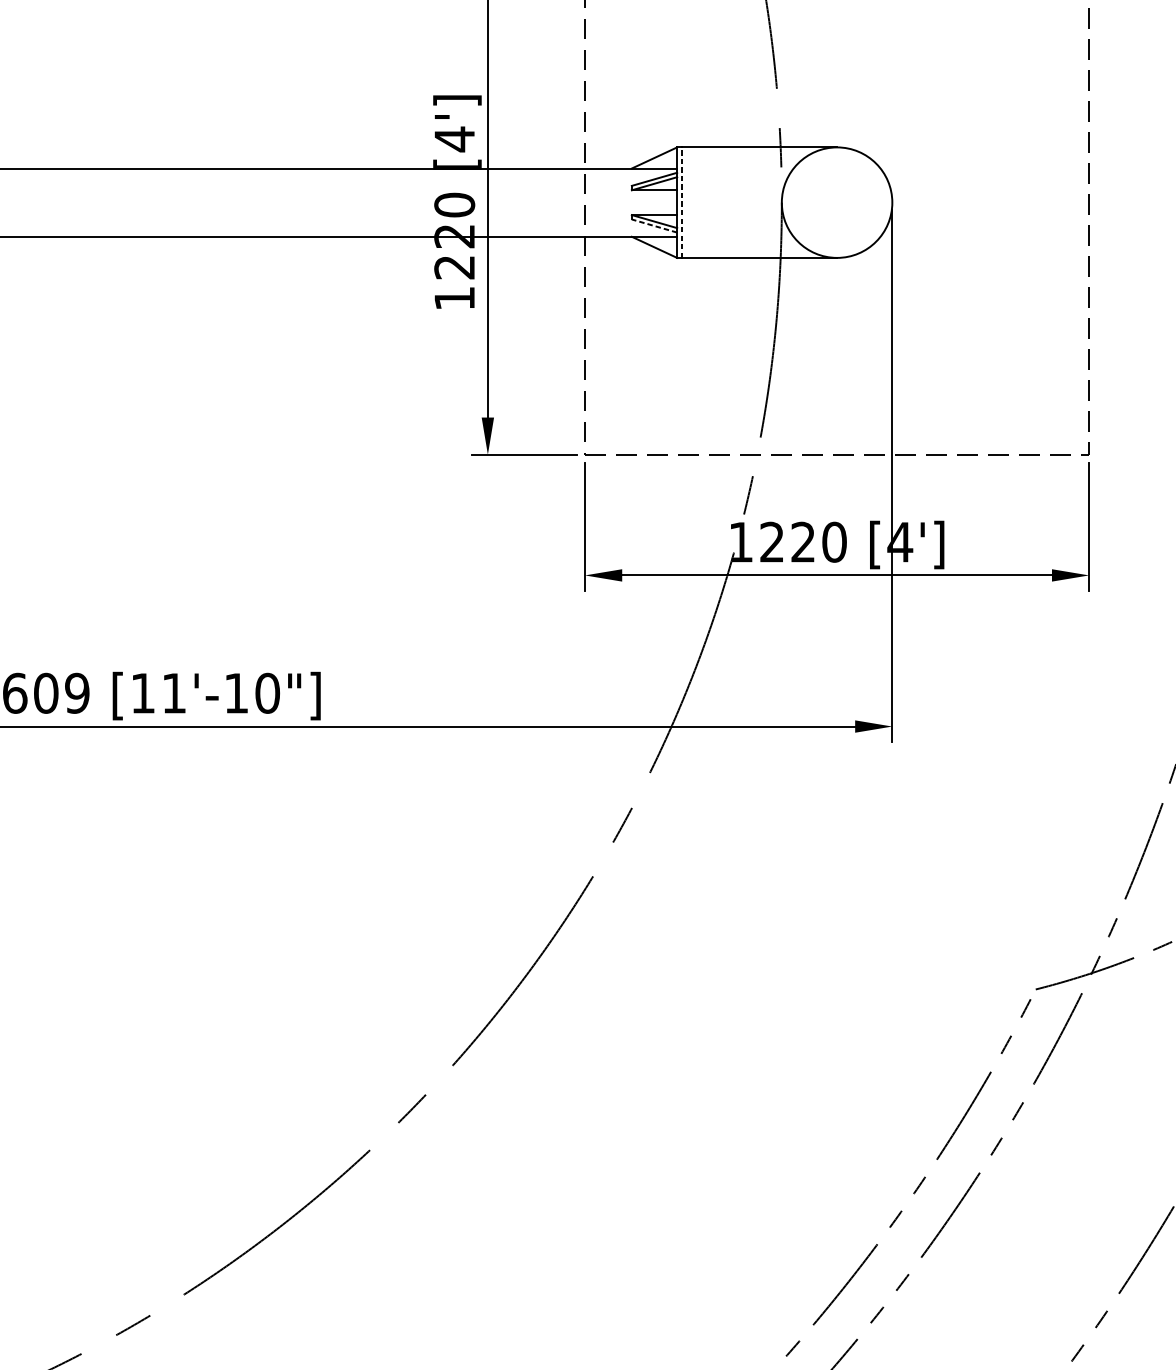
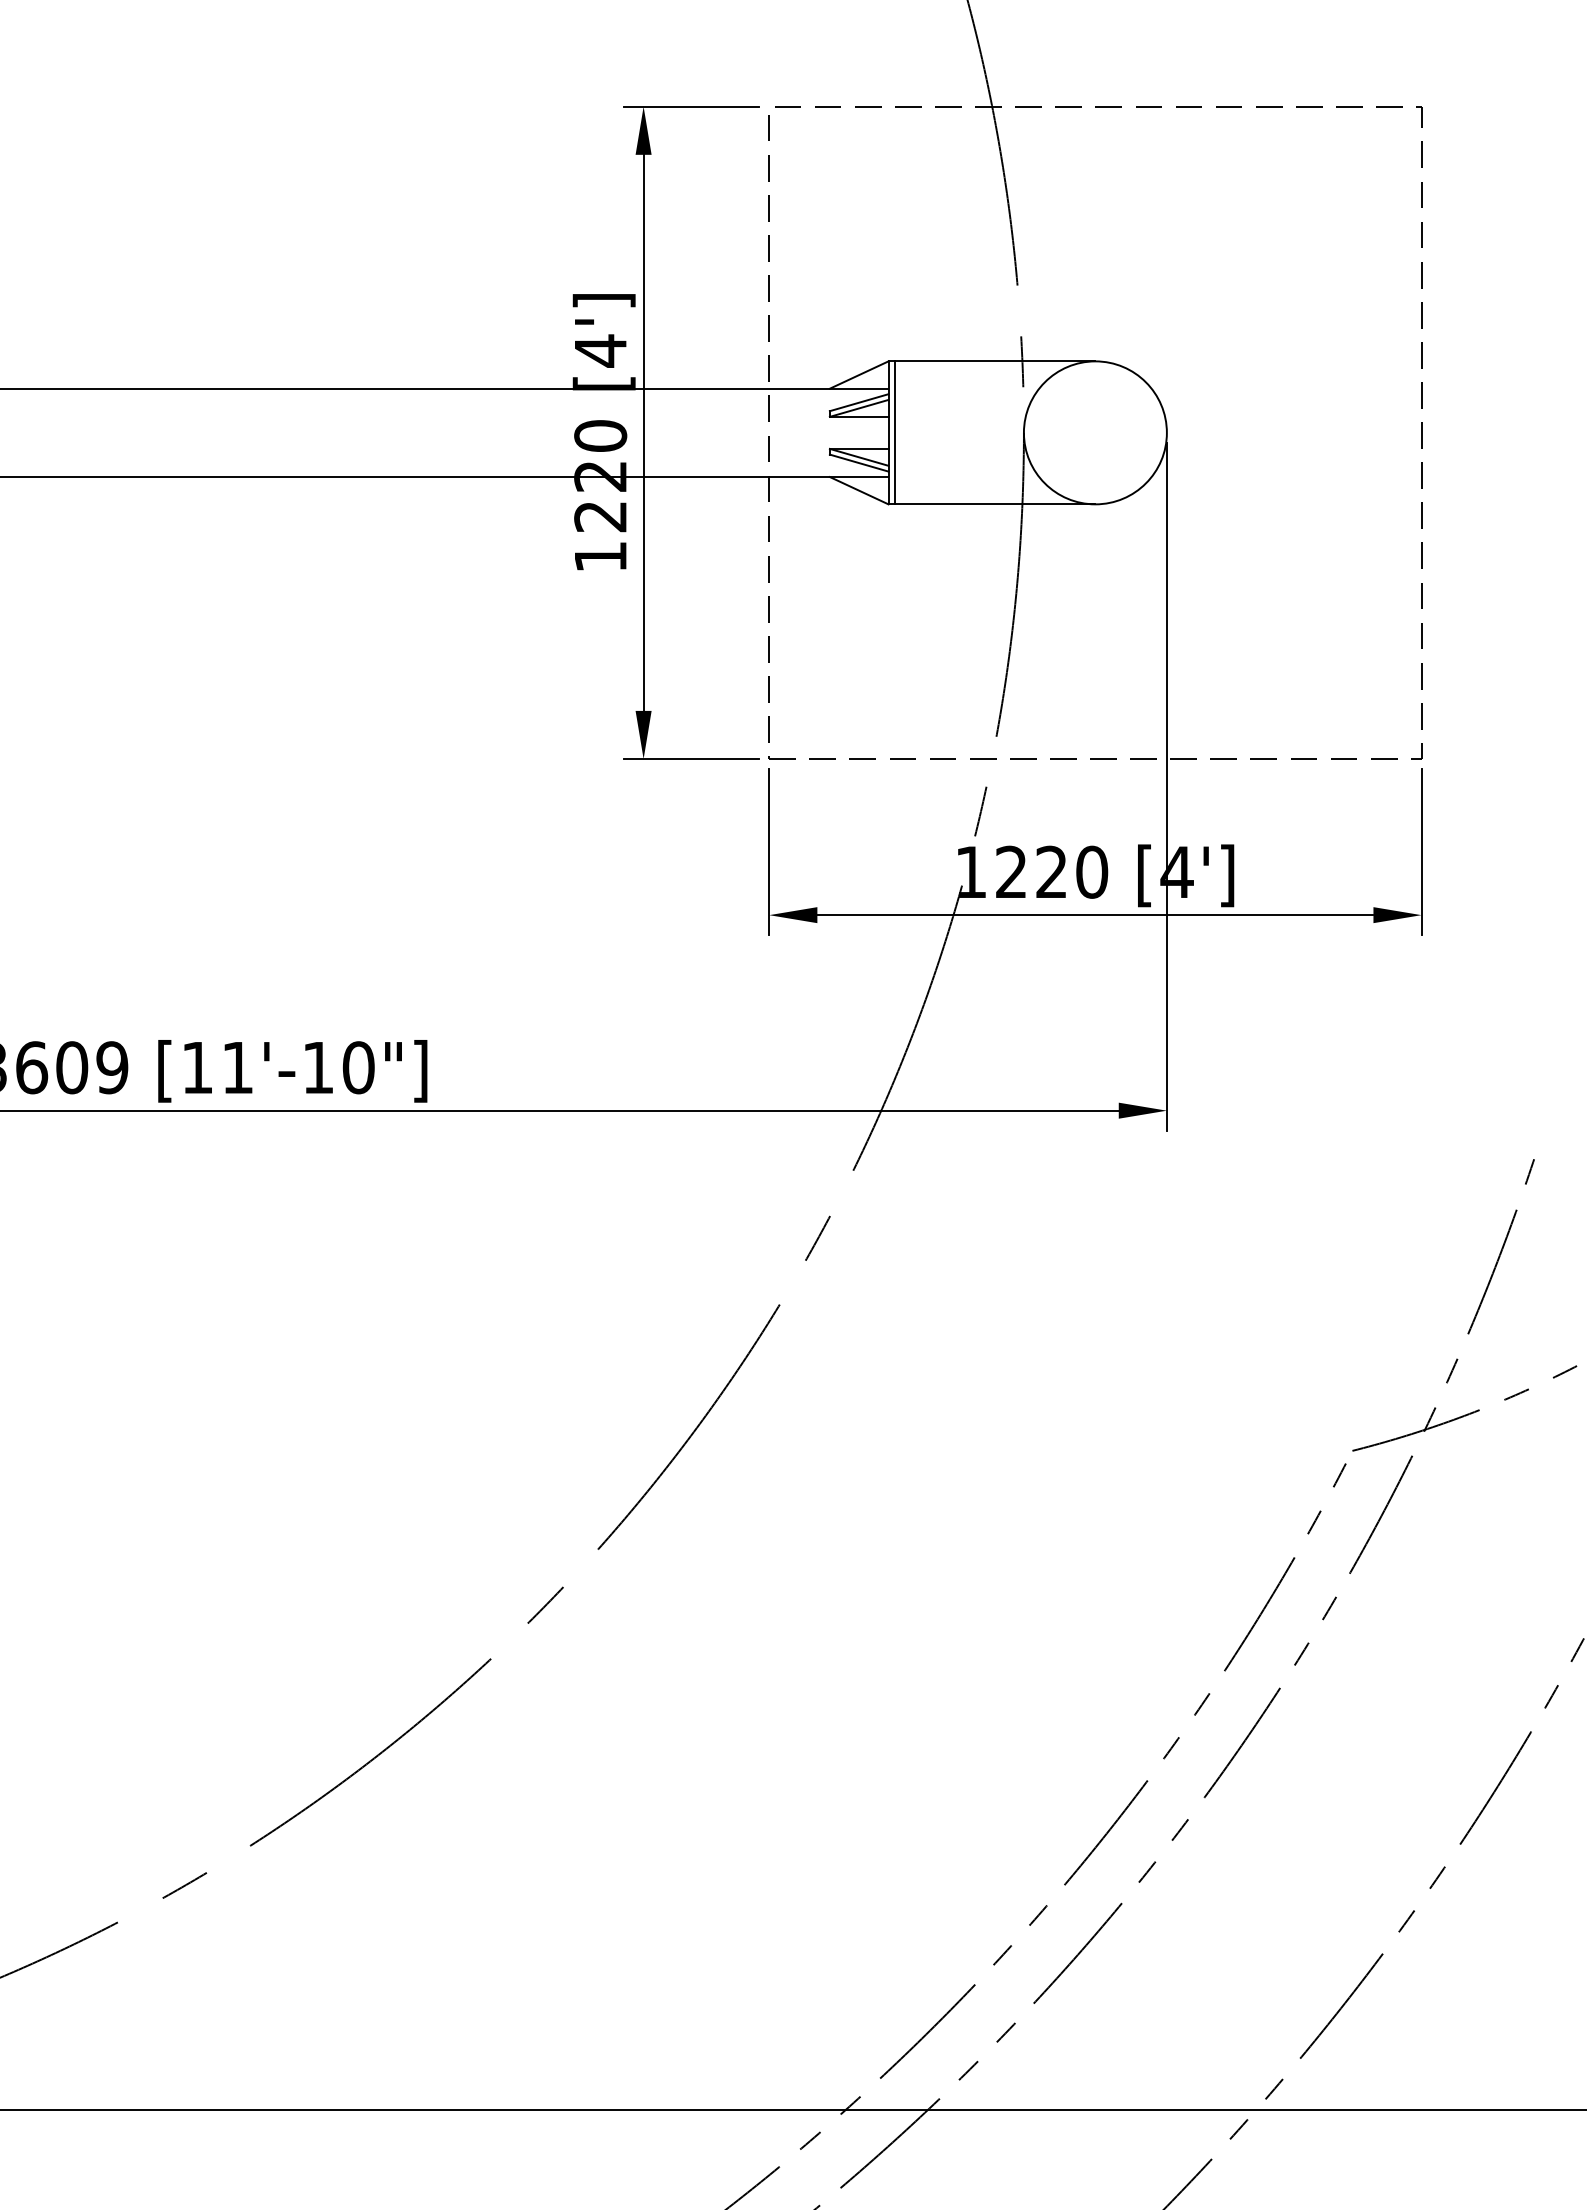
line: (681, 202) -> (894, 432), dashed -> solid
line: (654, 226) -> (859, 463), dashed -> solid

